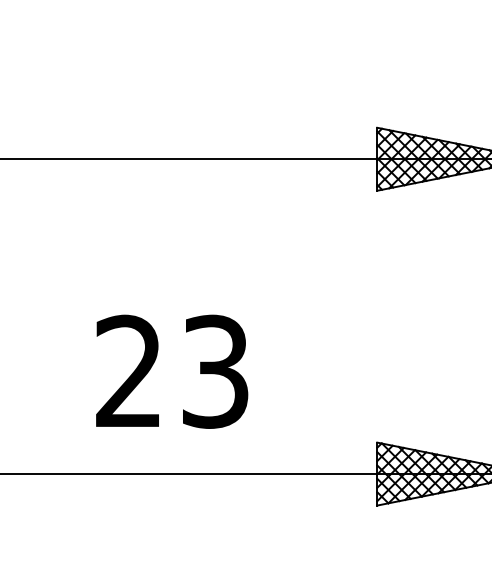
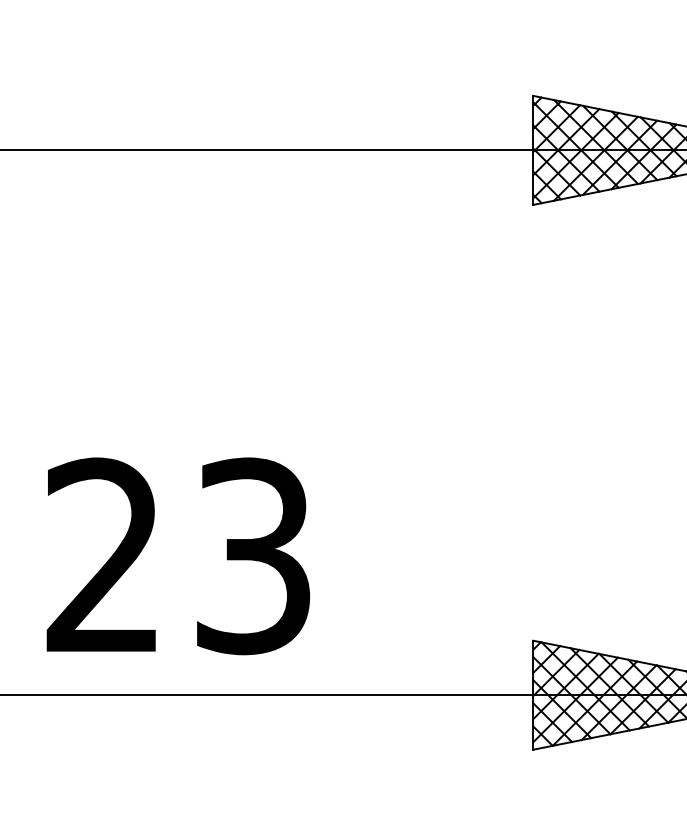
text: (172, 371) -> (178, 555), moved

